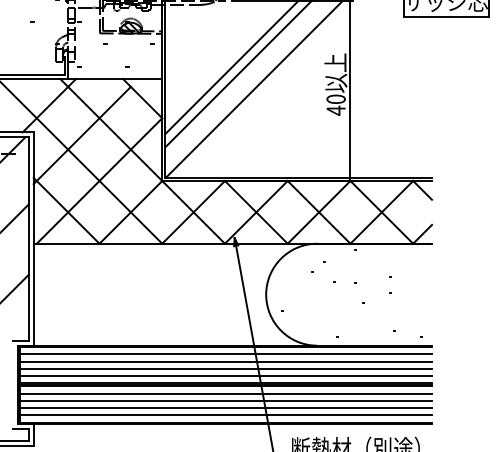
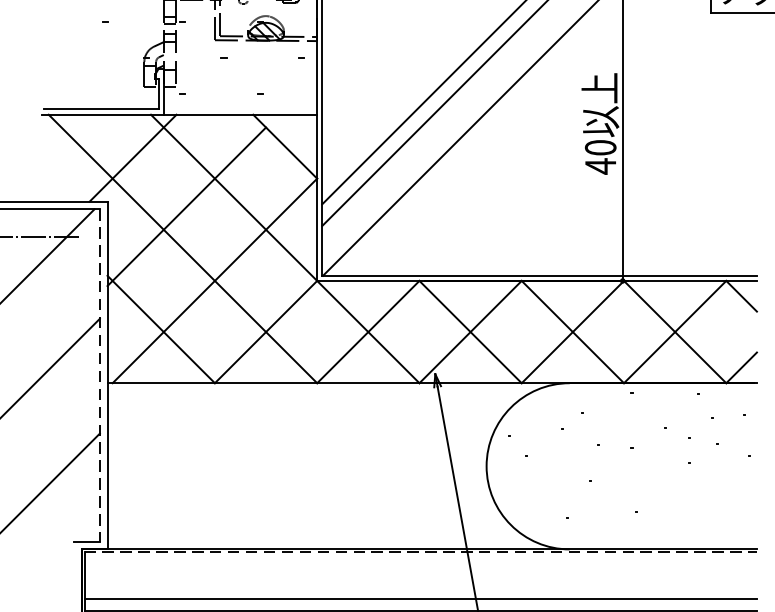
line: (28, 239) -> (99, 376), solid -> dashed
line: (226, 347) -> (421, 552), solid -> dashed
line: (225, 354) -> (420, 563), removed
line: (225, 361) -> (420, 575), removed
line: (225, 368) -> (420, 586), removed

